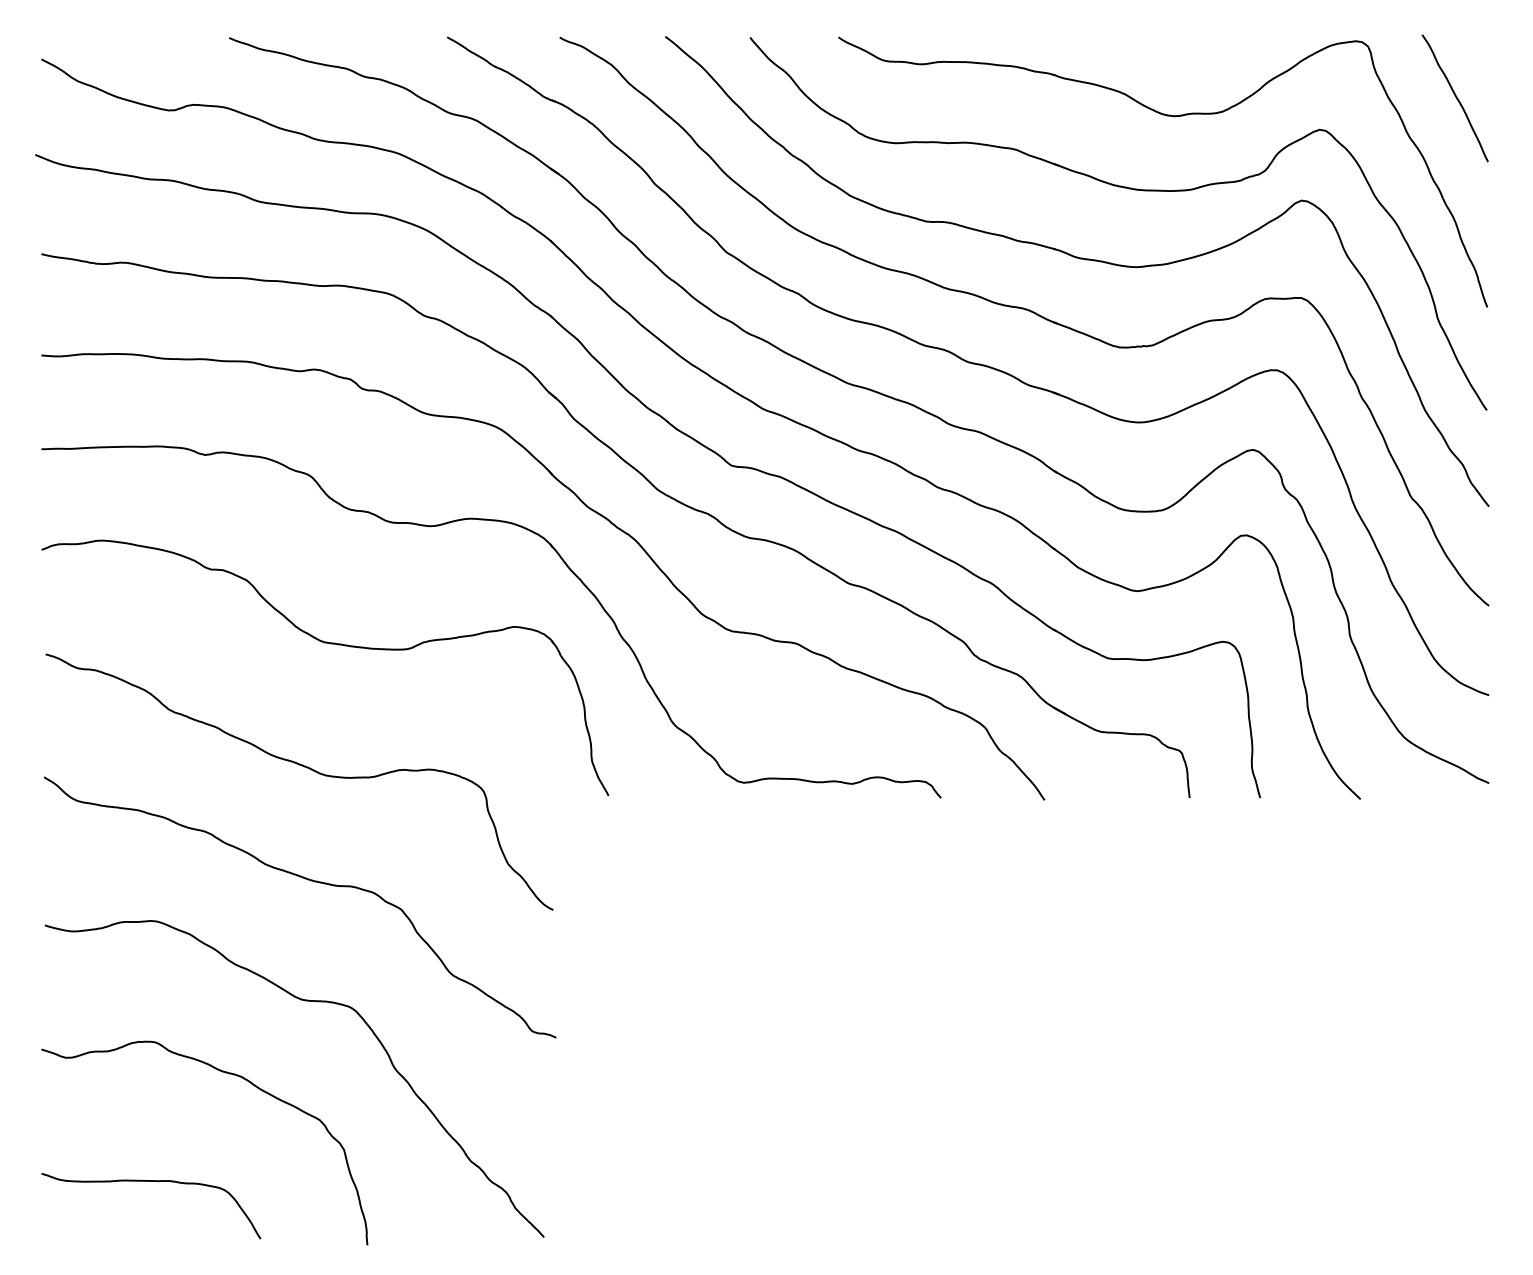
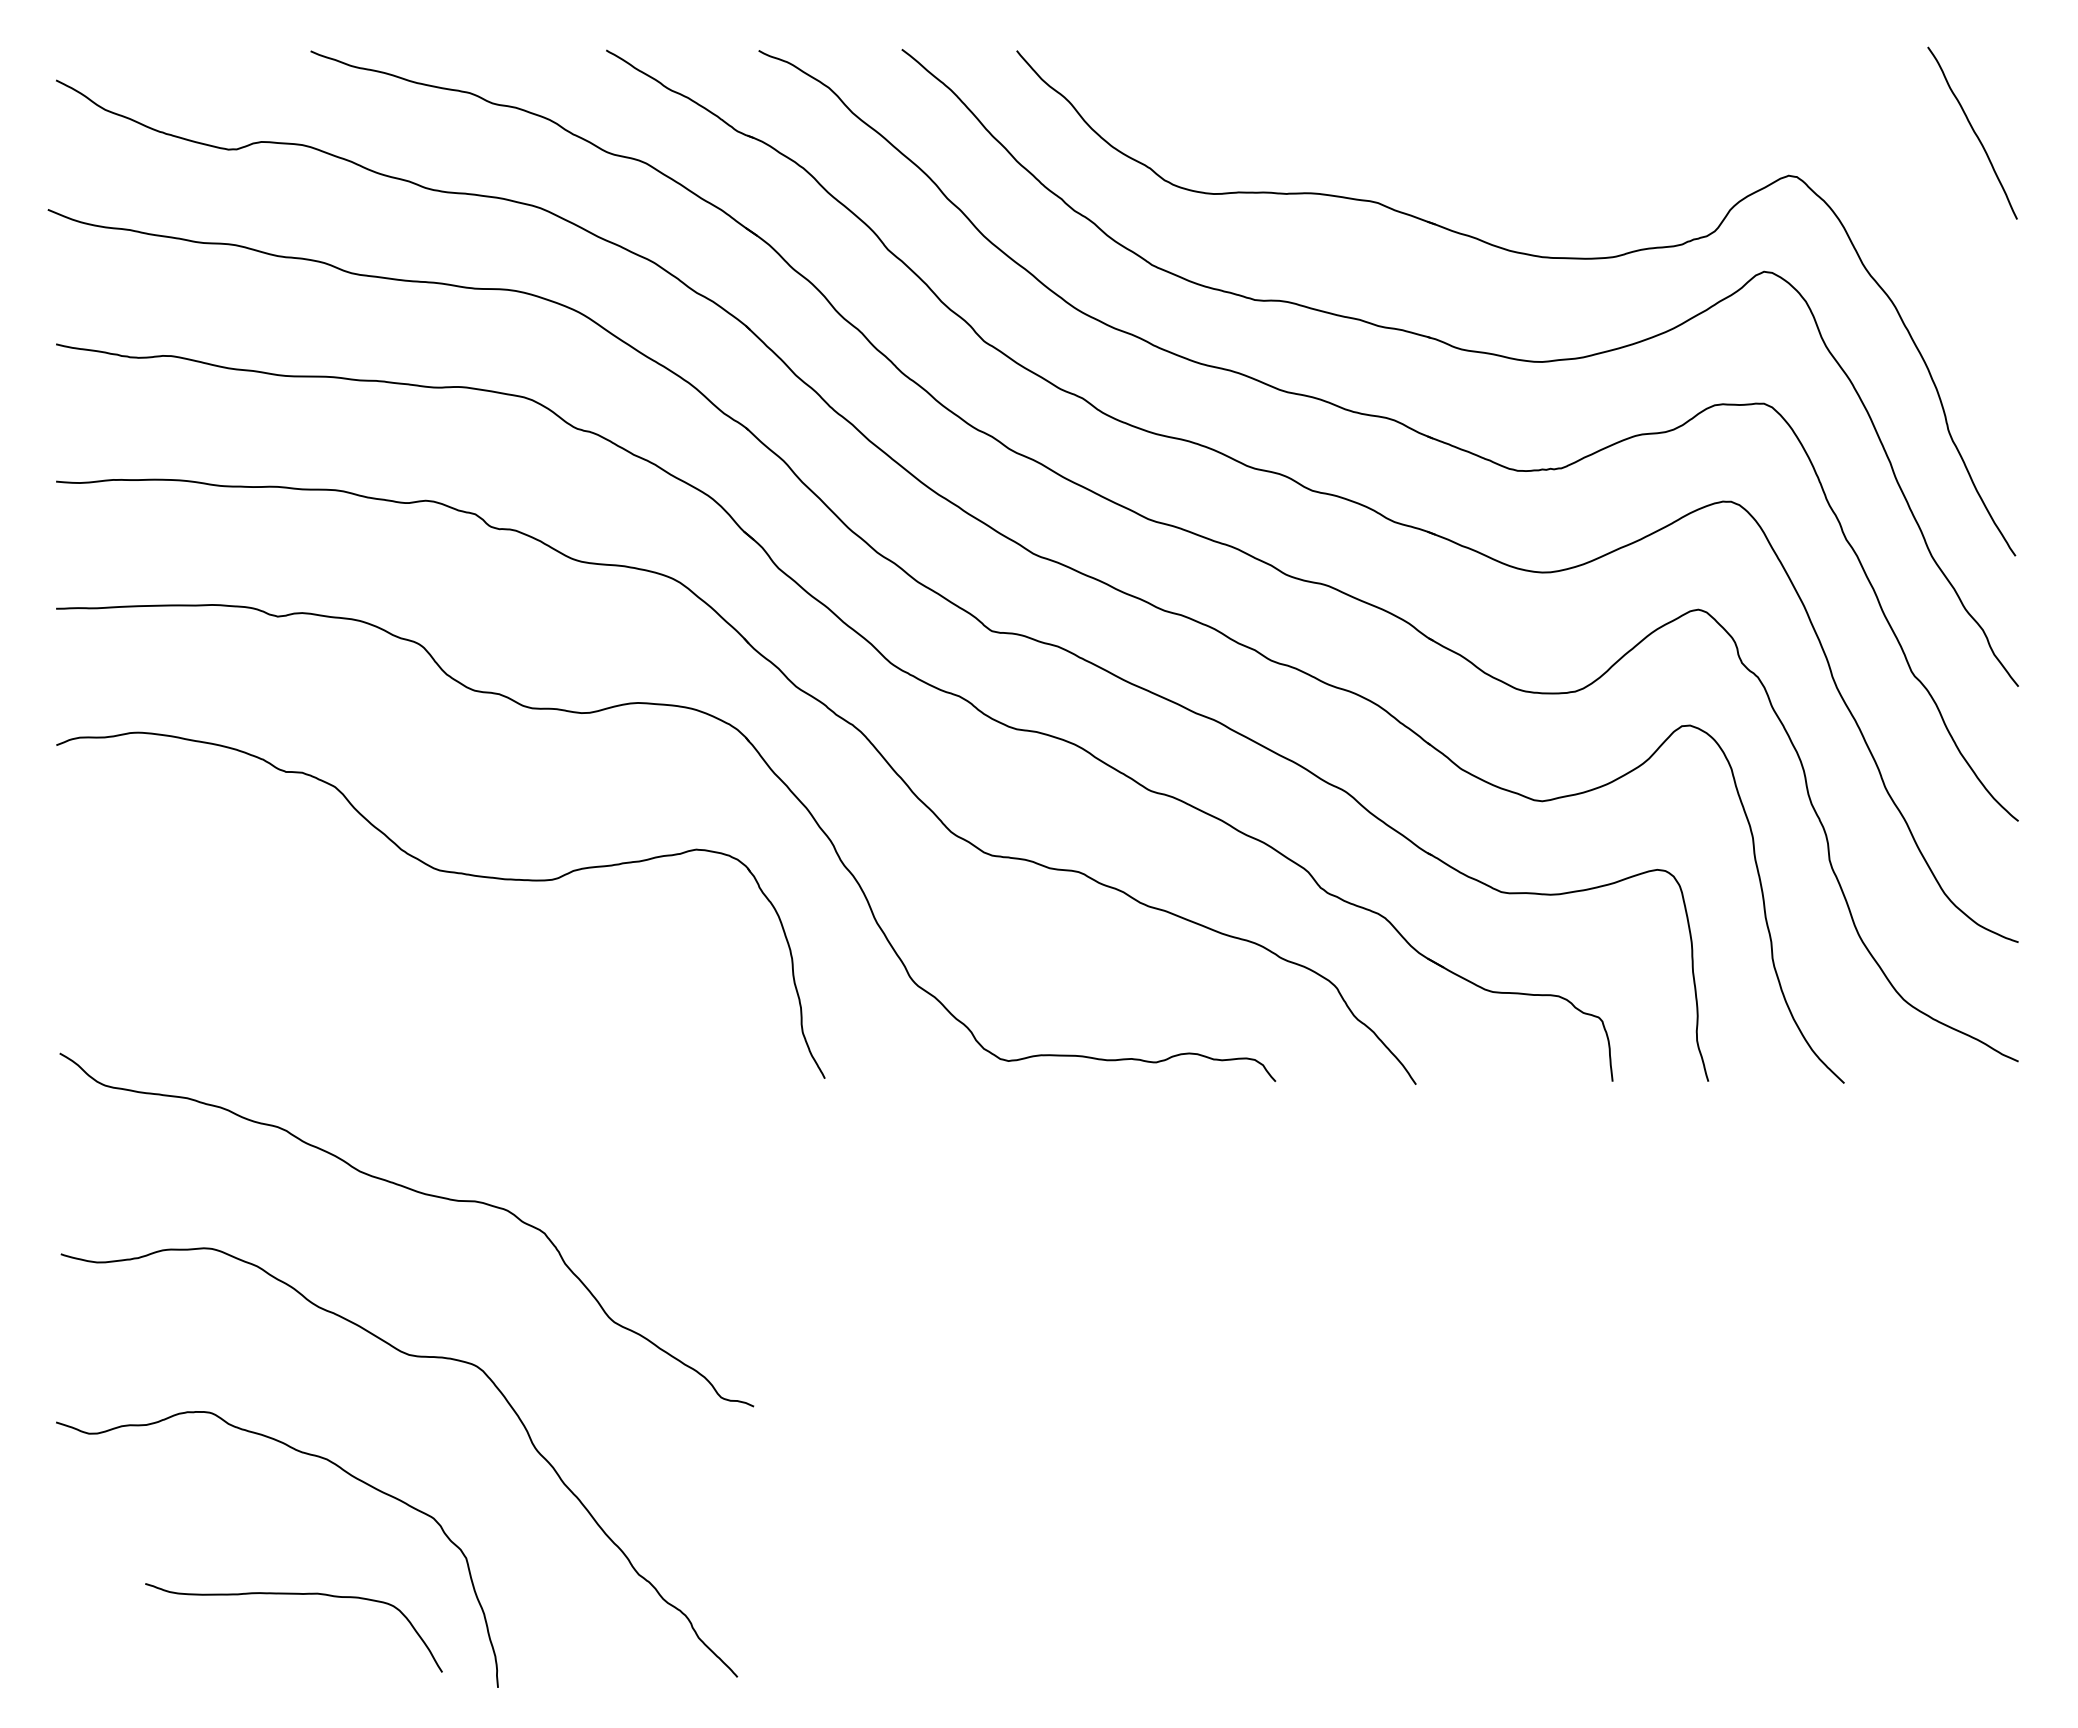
part: (1167, 116) -> (1582, 157), removed
curve: (303, 766) -> (411, 1039), removed
curve: (150, 1181) -> (293, 1594), moved

